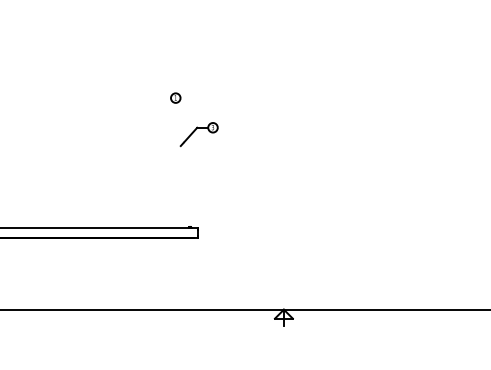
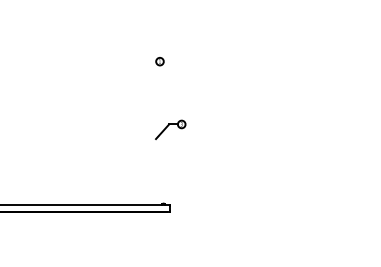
part: (175, 97) -> (159, 61), moved

